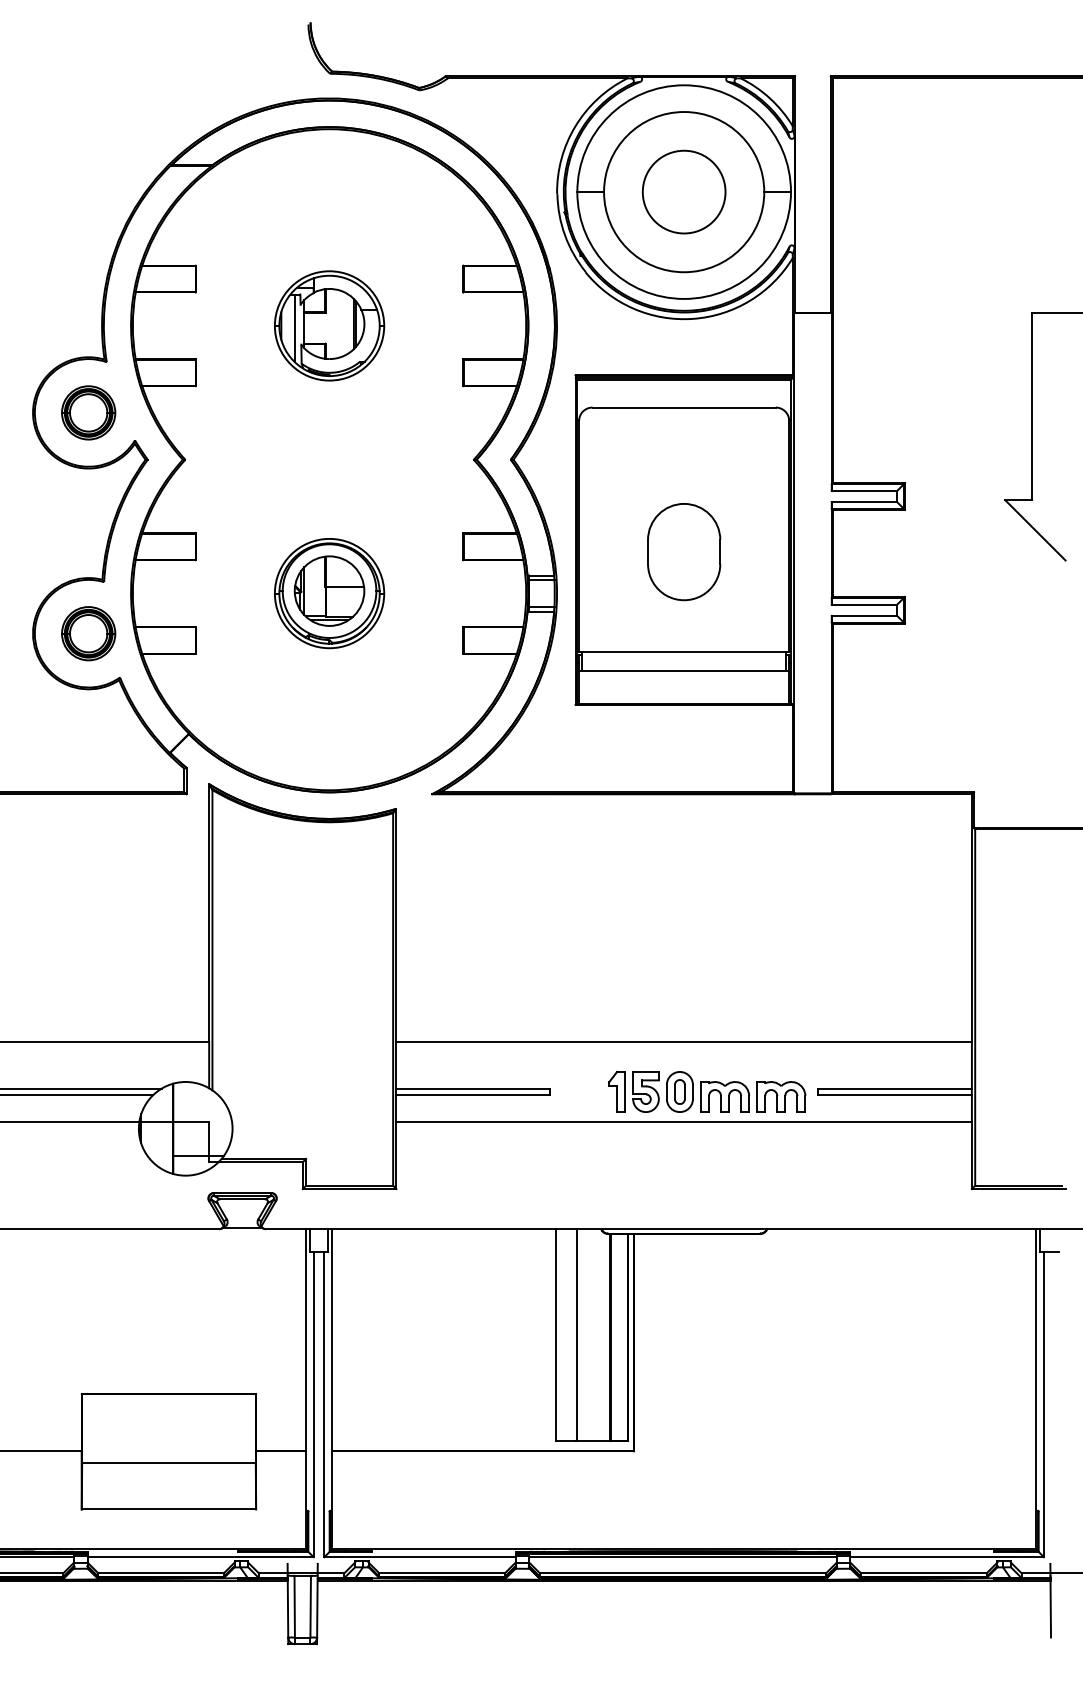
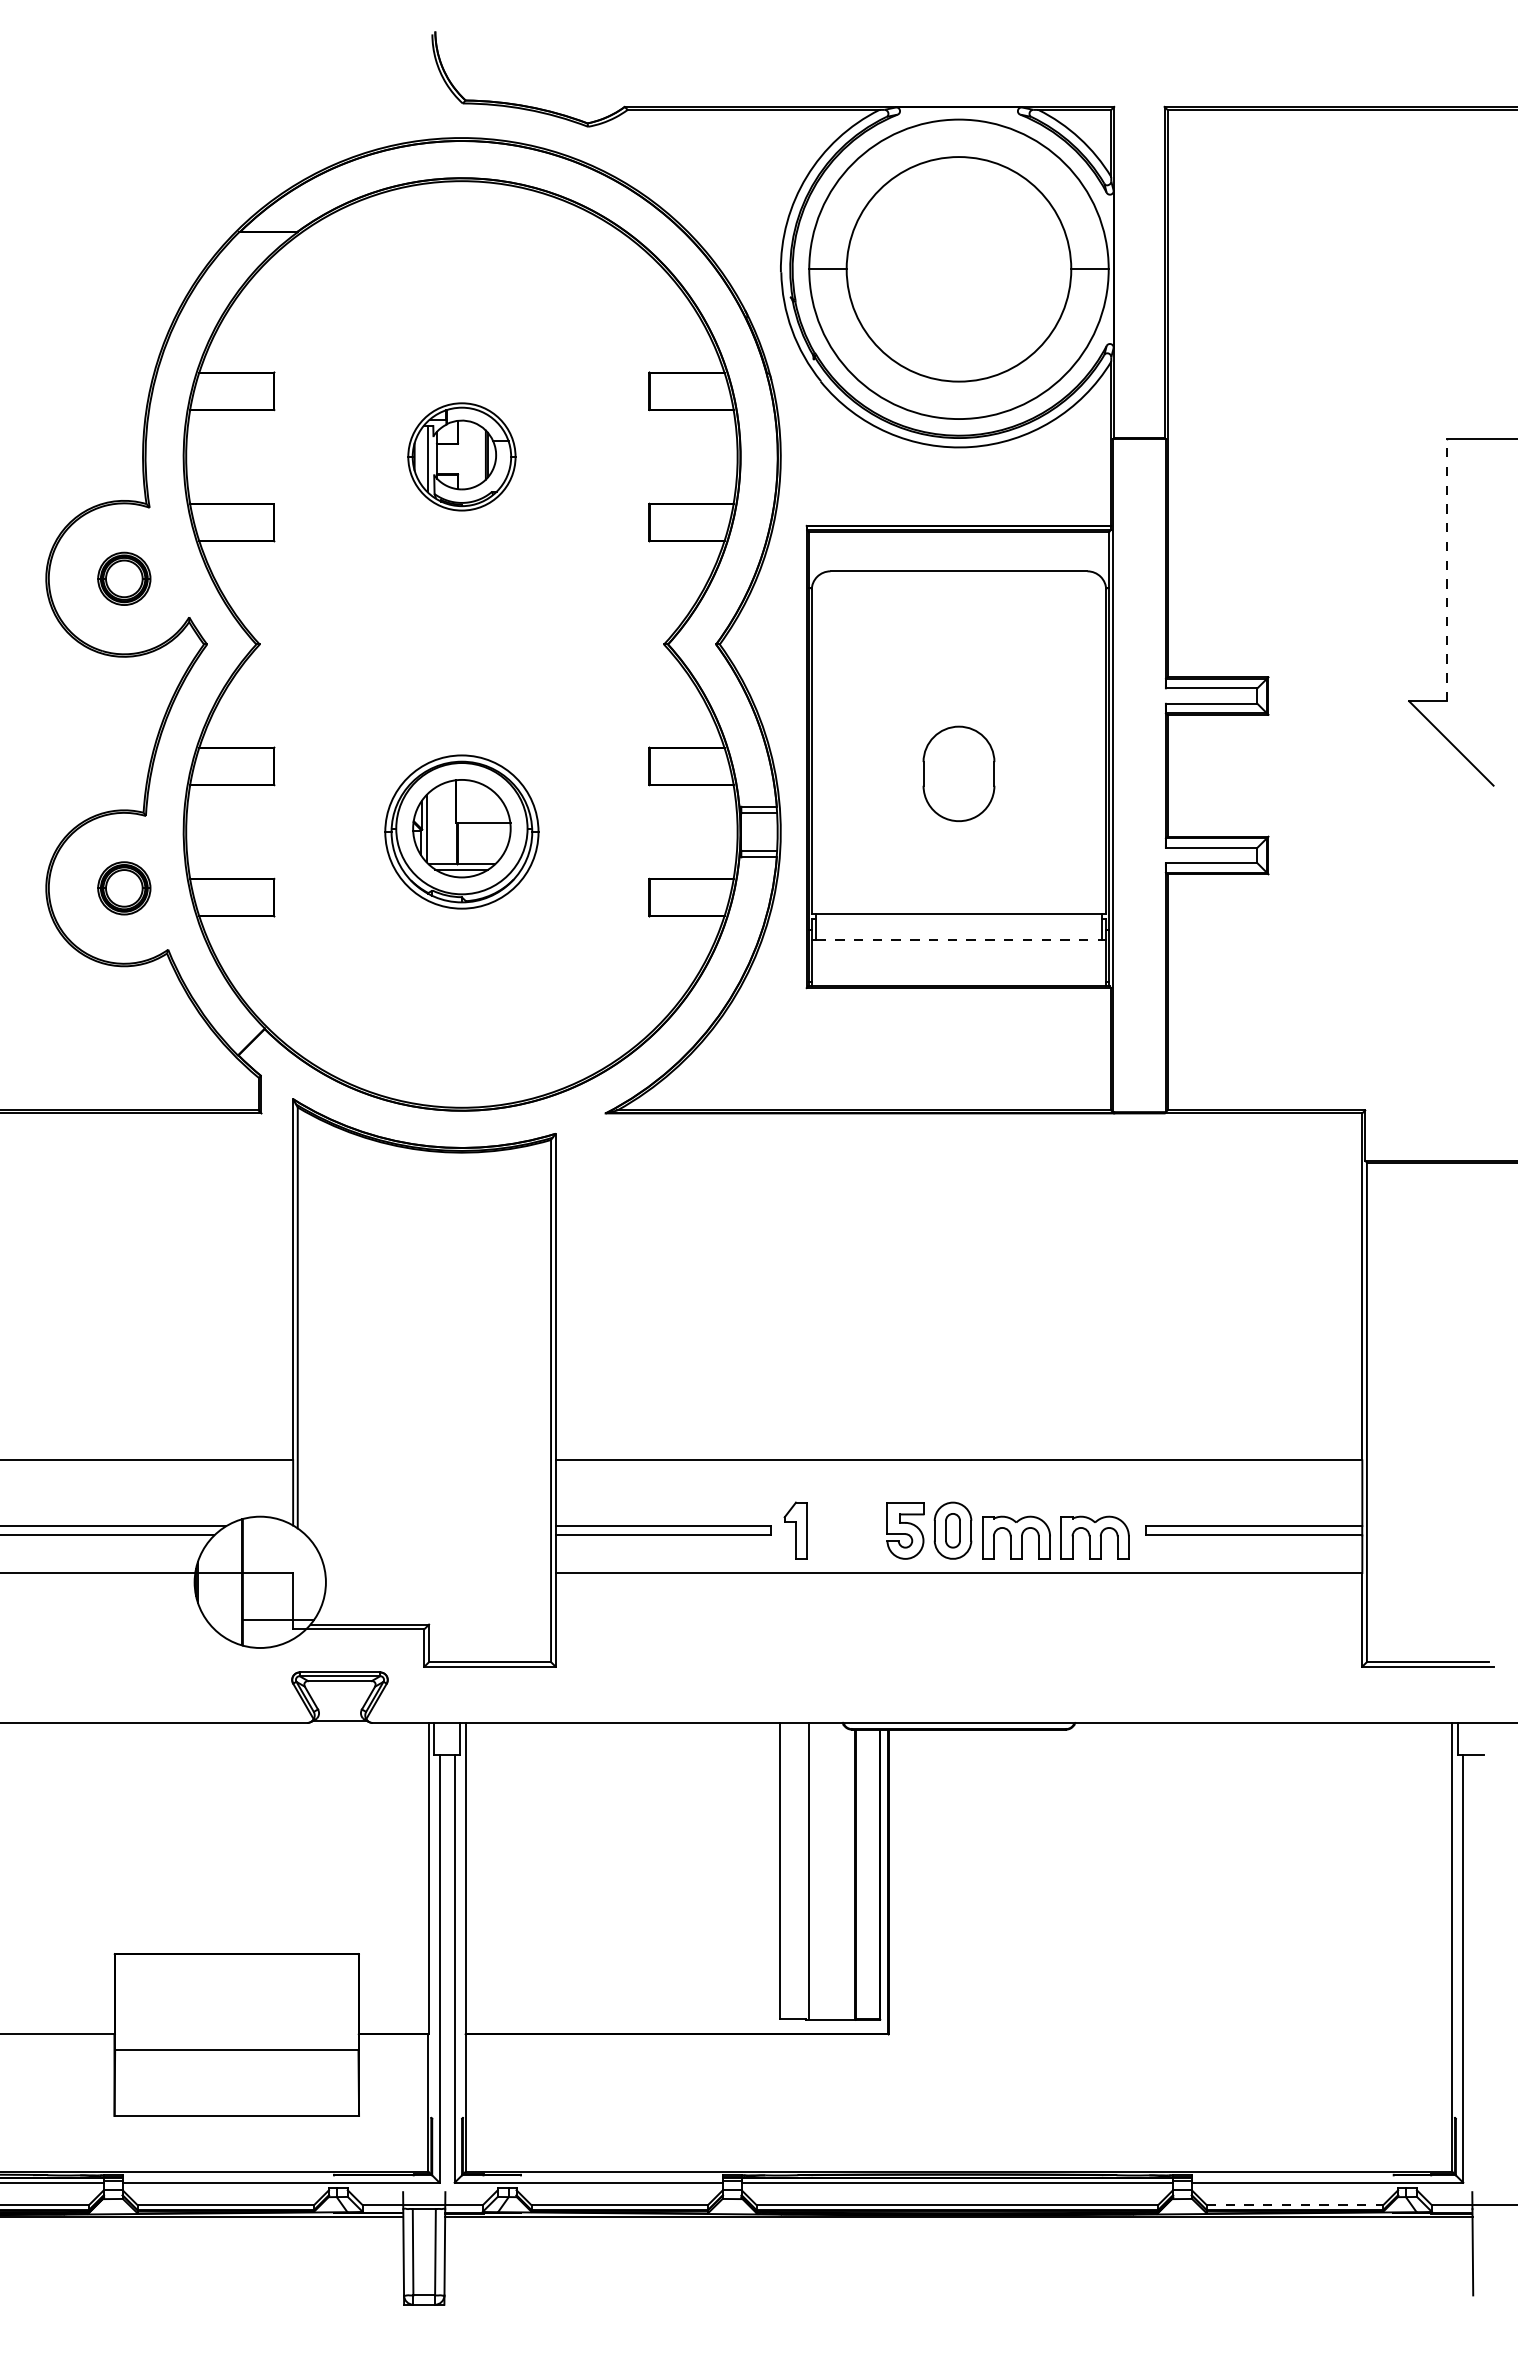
circle: (683, 192) -> (958, 269), removed
part: (329, 325) -> (461, 456), size x0.7
line: (1031, 406) -> (1446, 569), solid -> dashed
part: (88, 412) -> (124, 578), size x0.7
part: (683, 551) -> (958, 773), size x0.7
part: (88, 633) -> (124, 888), size x0.7
line: (683, 670) -> (958, 940), solid -> dashed
part: (616, 1091) -> (795, 1530), moved
line: (924, 1573) -> (1295, 2205), solid -> dashed

